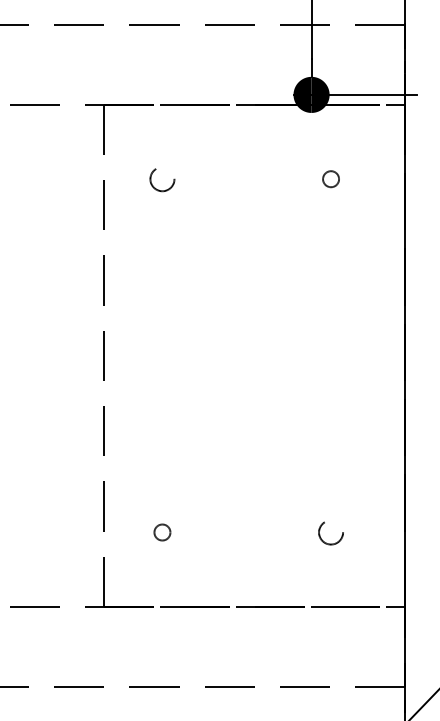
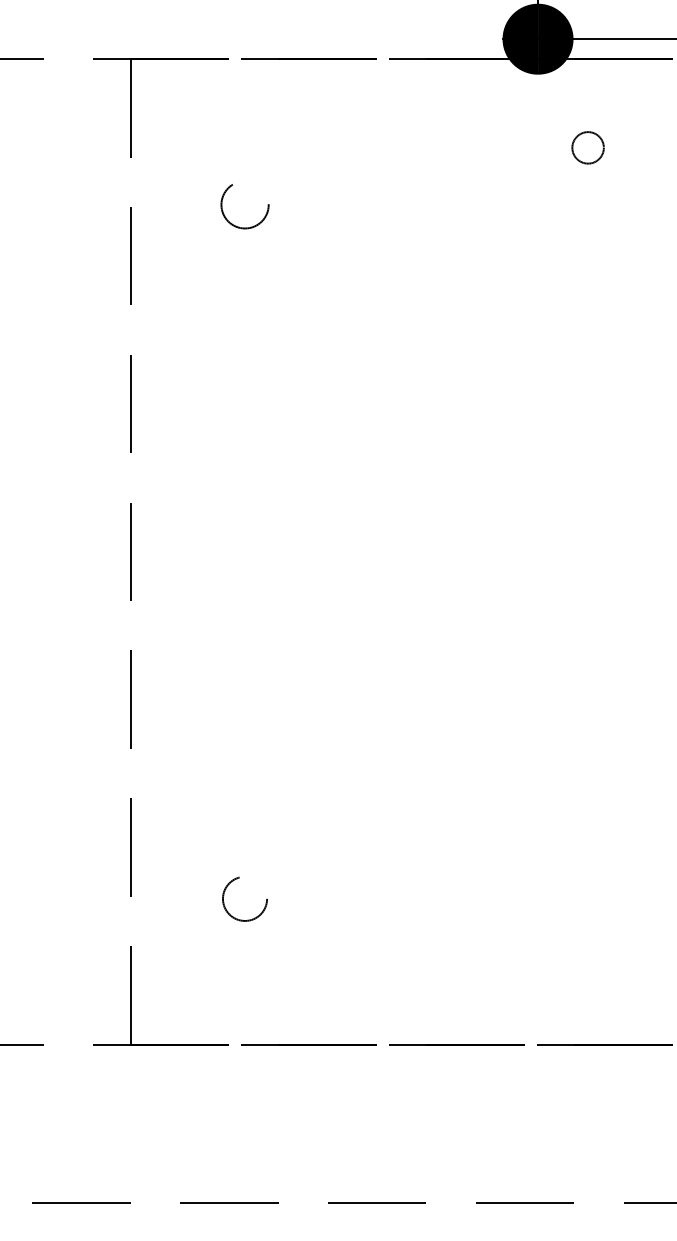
circle: (330, 179) -> (586, 148), moved
circle: (162, 532) -> (245, 898), size x1.4
circle: (330, 533) -> (575, 900), removed

